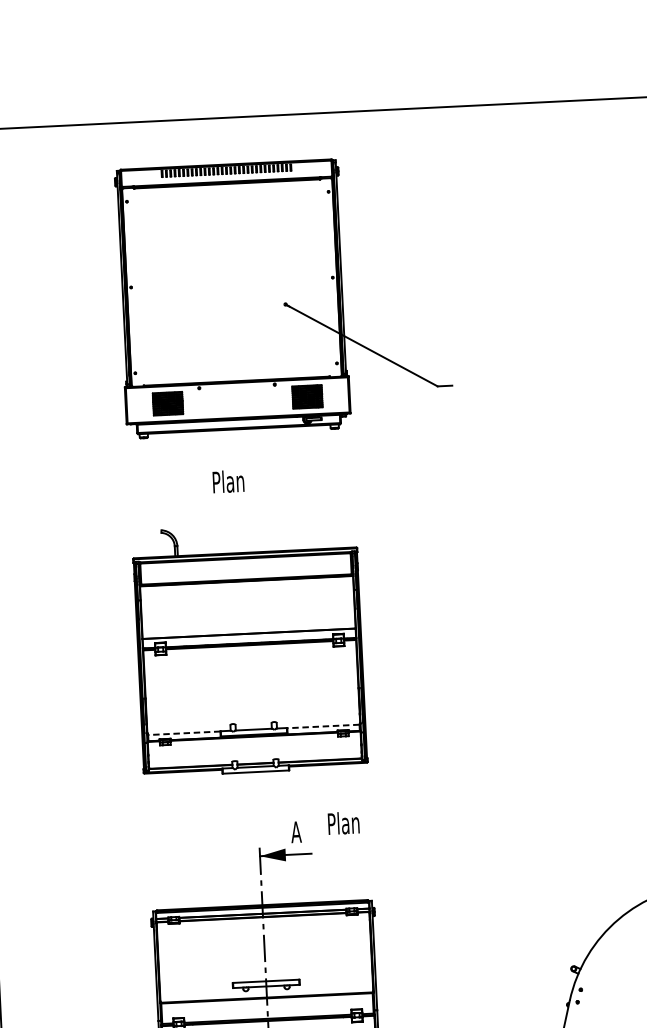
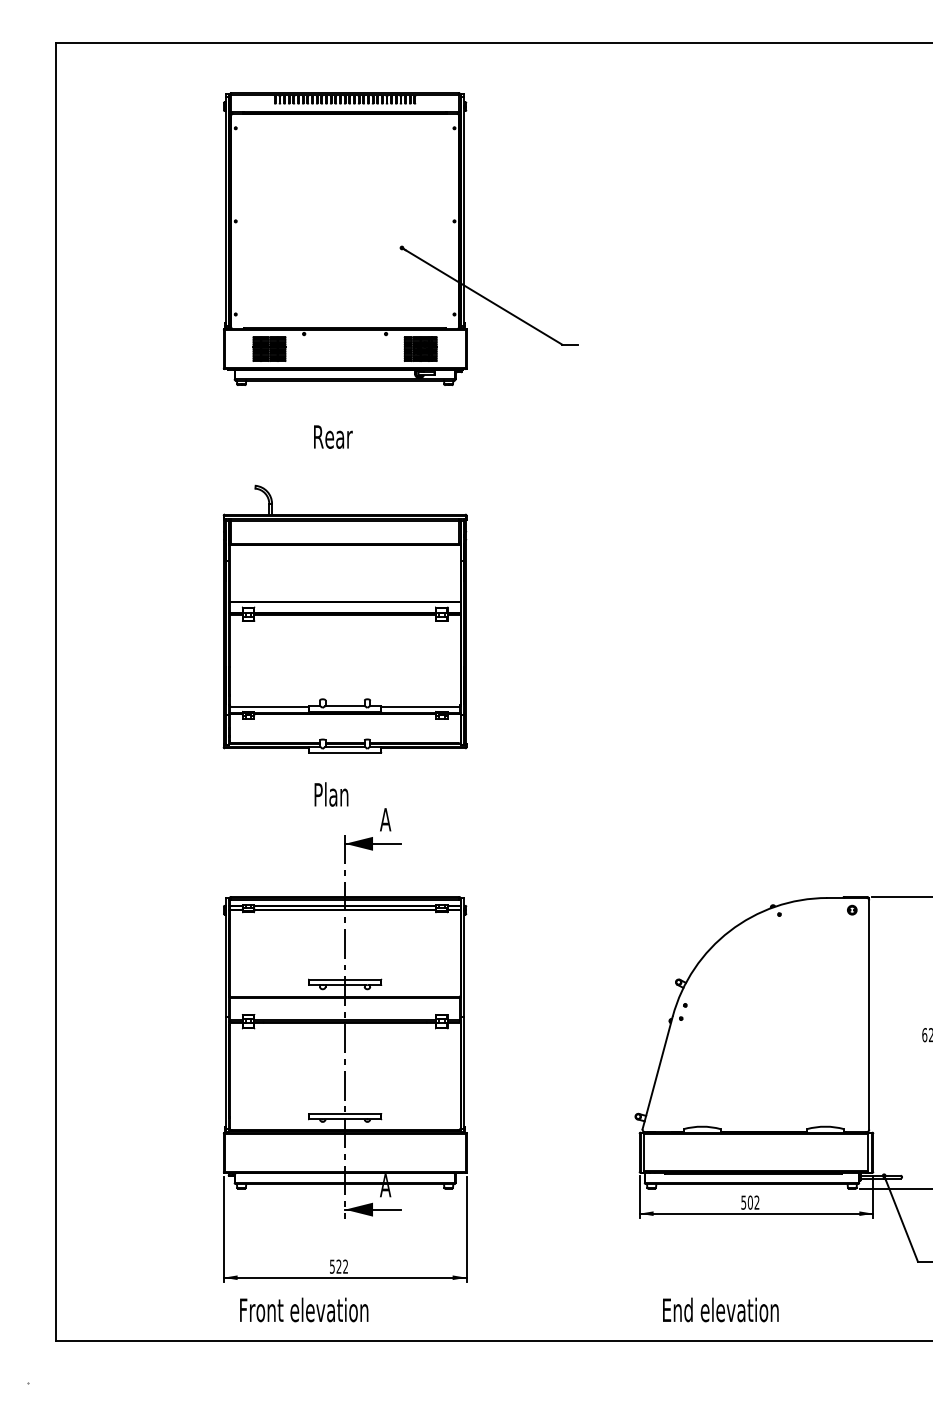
text: (230, 481) -> (333, 436), Plan -> Rear
line: (323, 726) -> (420, 706), dashed -> solid
line: (184, 733) -> (269, 706), dashed -> solid
text: (343, 823) -> (331, 794), moved

